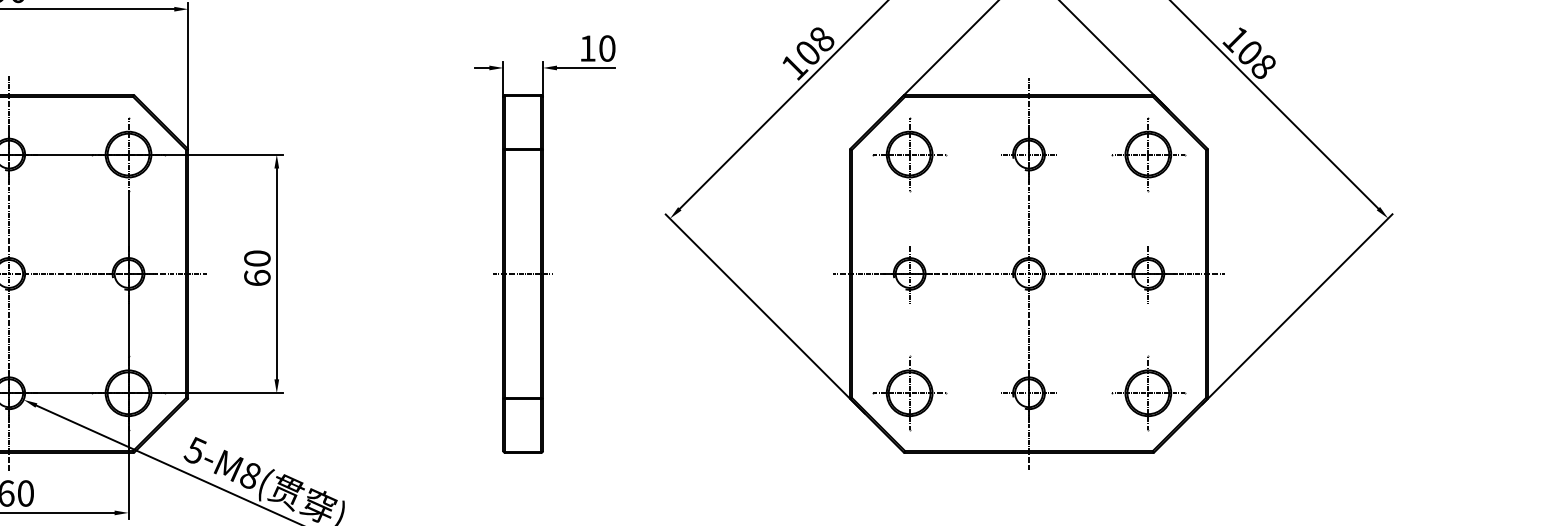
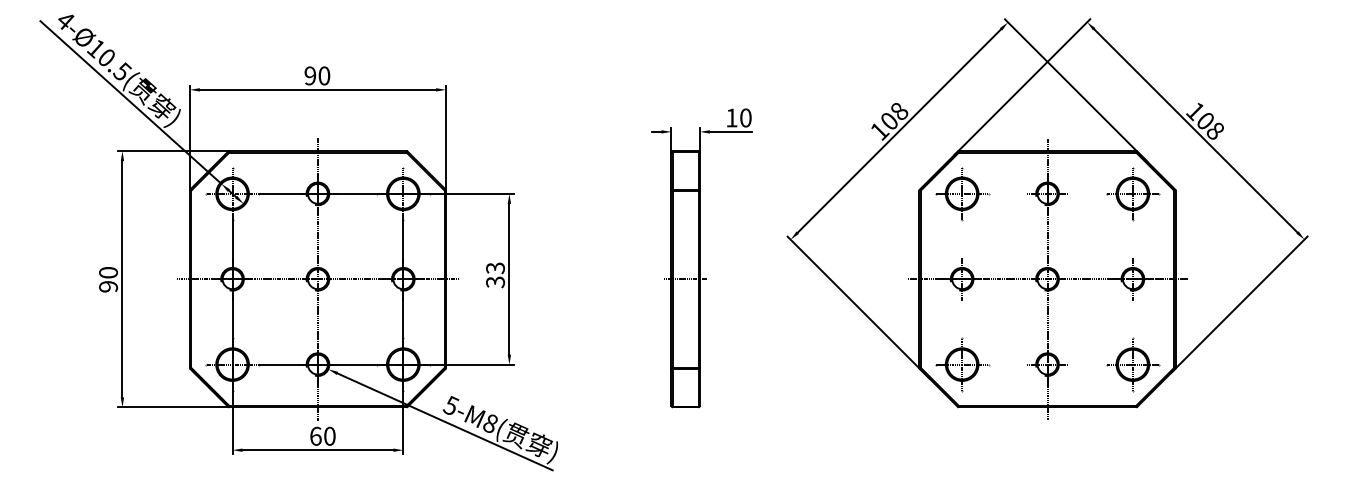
text: (257, 268) -> (495, 275), 60 -> 33

